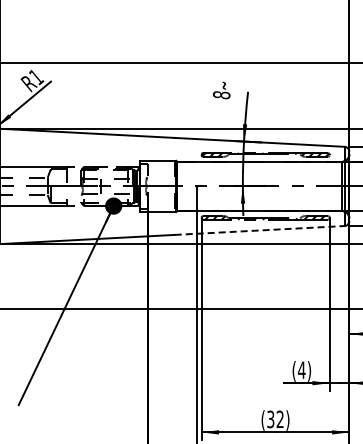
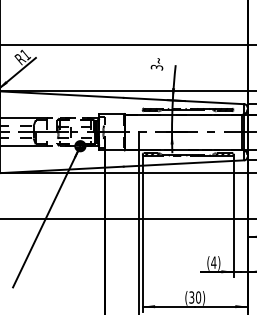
text: (221, 95) -> (156, 67), 8 -> 3
line: (260, 230) -> (184, 163), dashed -> solid
text: (279, 419) -> (198, 297), (32) -> (30)

